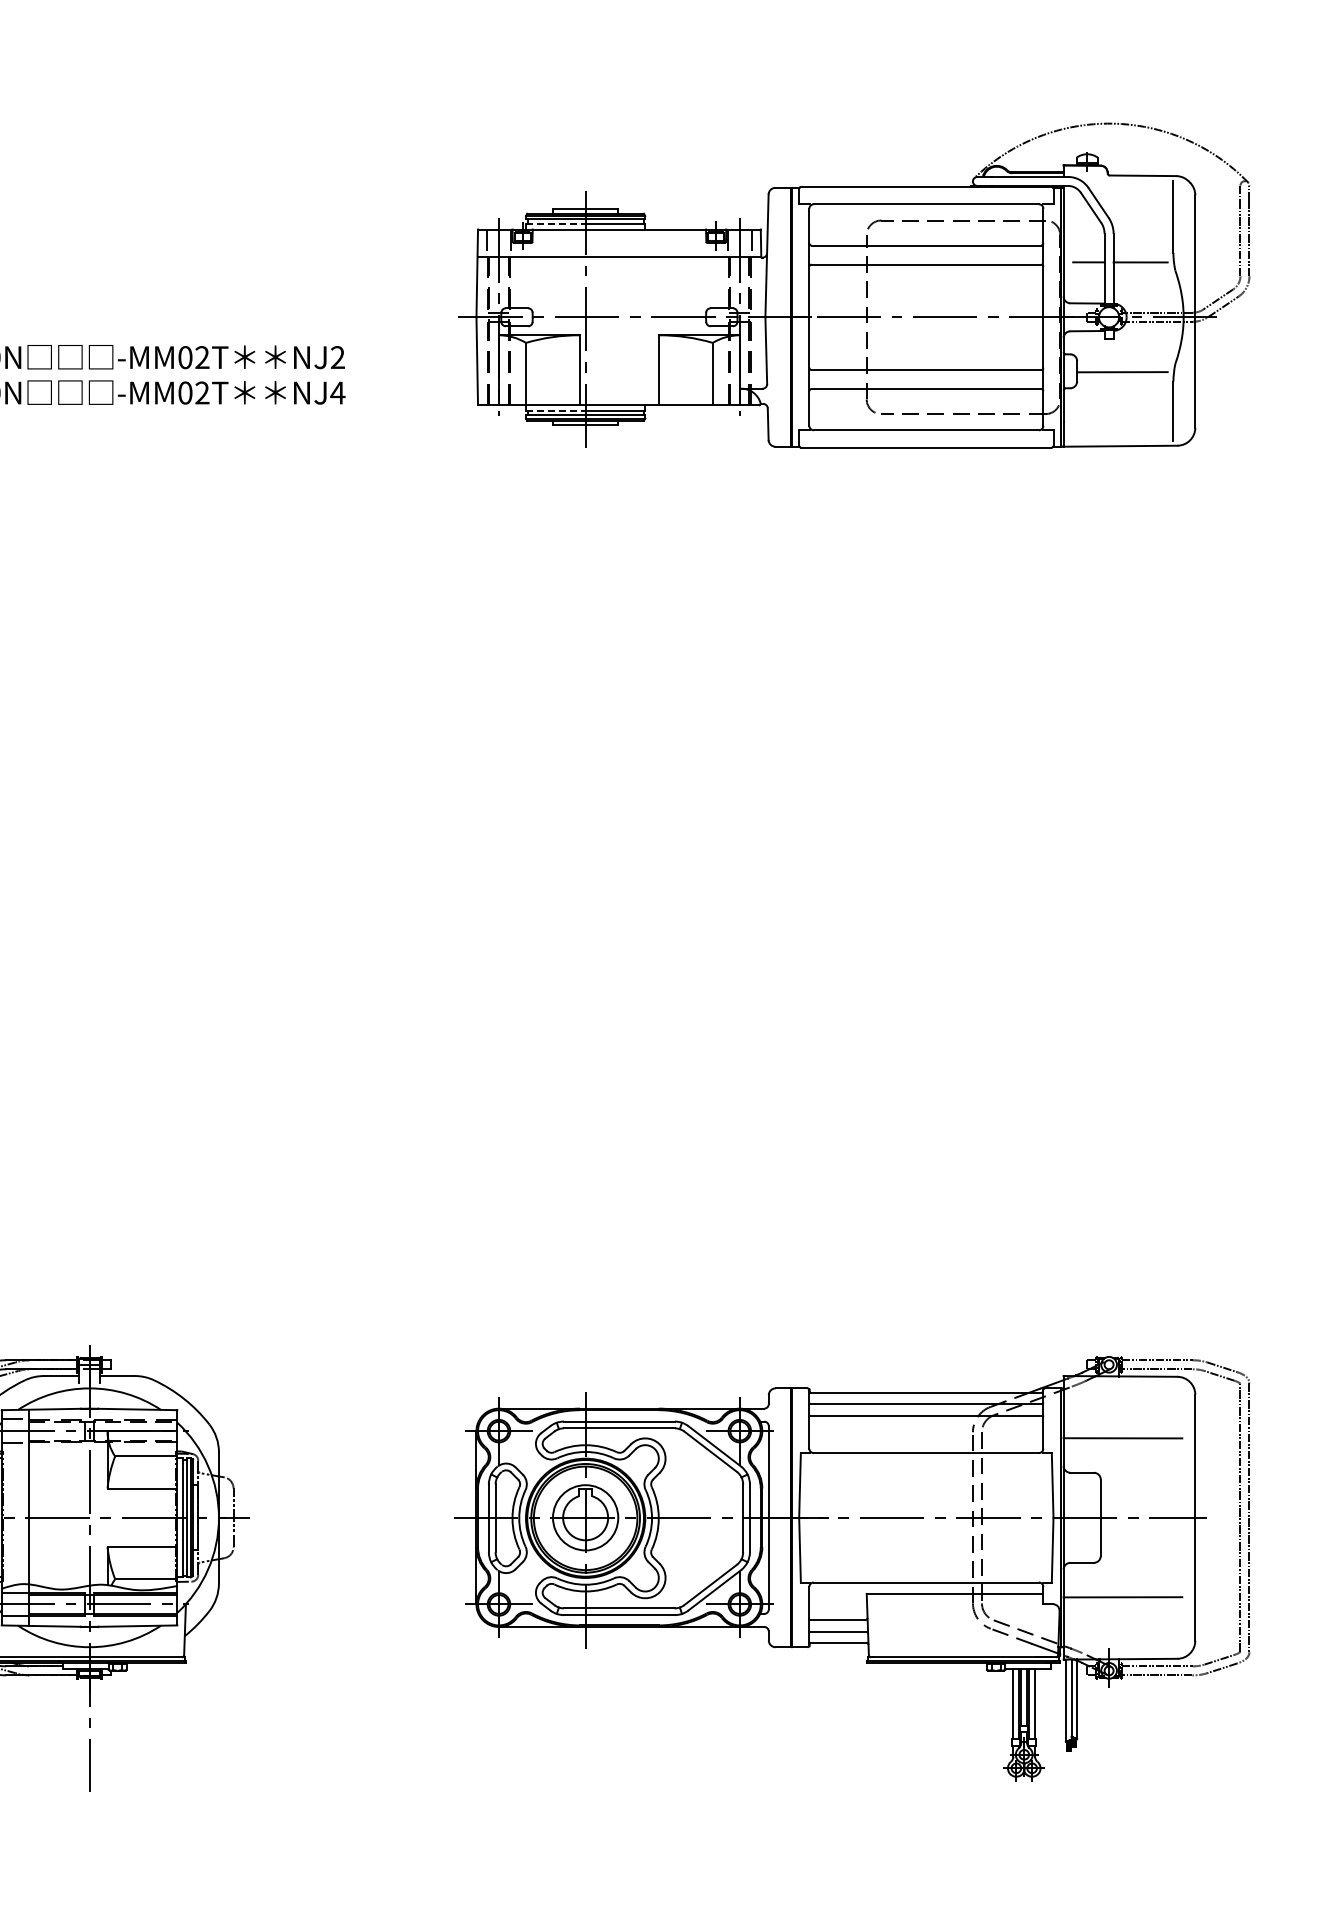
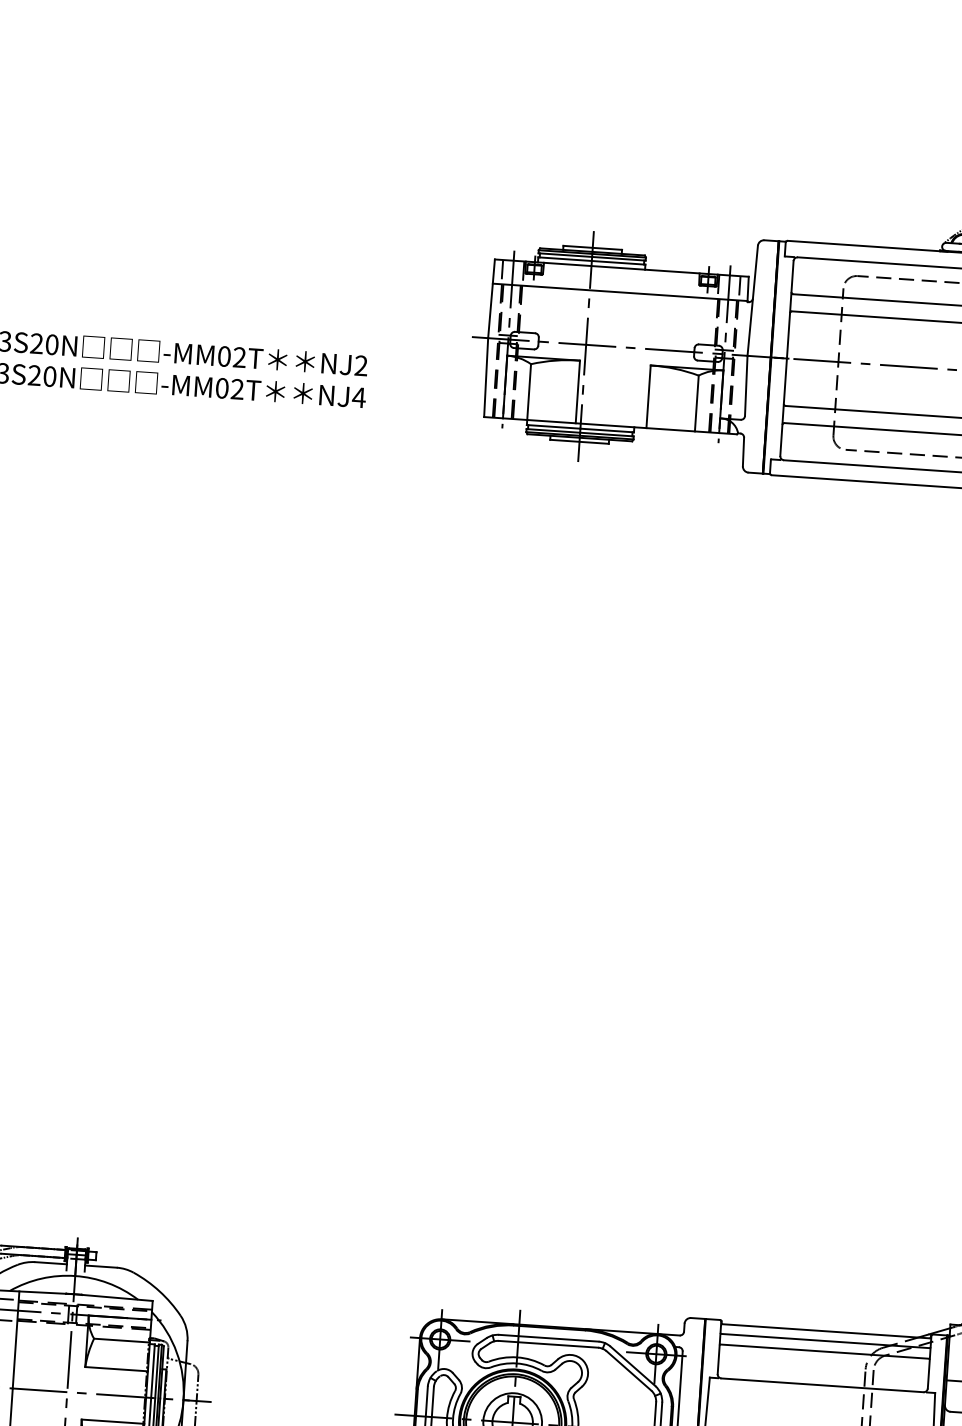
line: (555, 223) -> (564, 258), dashed -> solid
line: (555, 410) -> (553, 426), dashed -> solid

